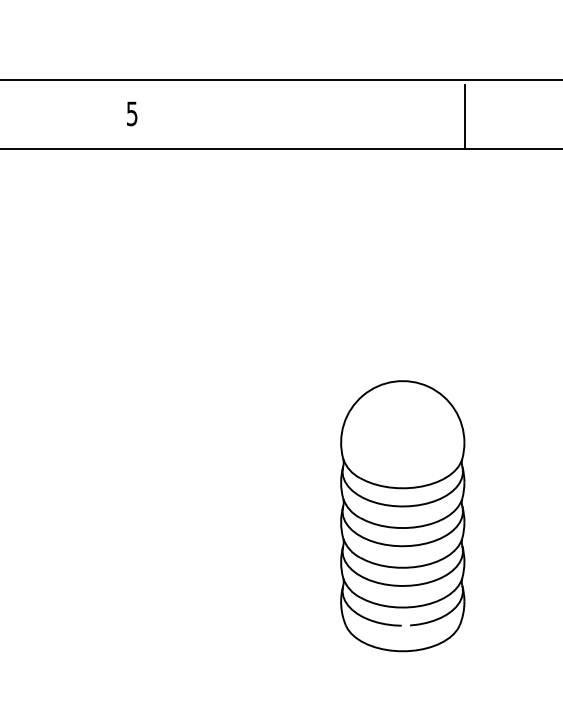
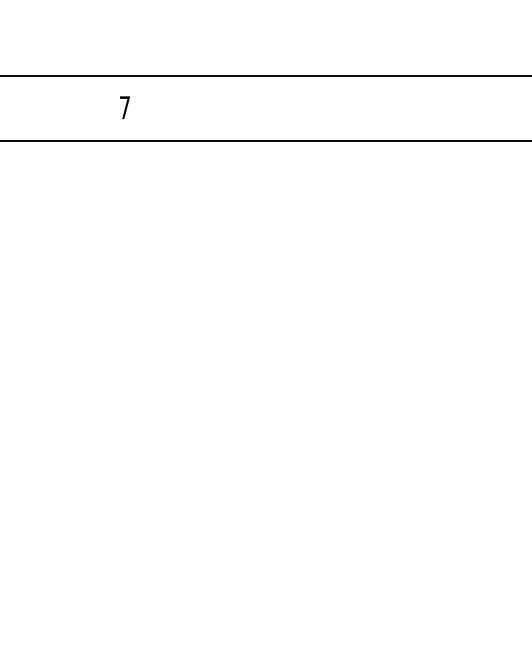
text: (131, 113) -> (124, 107), 5 -> 7
line: (465, 116) -> (439, 110), removed
part: (402, 515) -> (380, 487), removed

